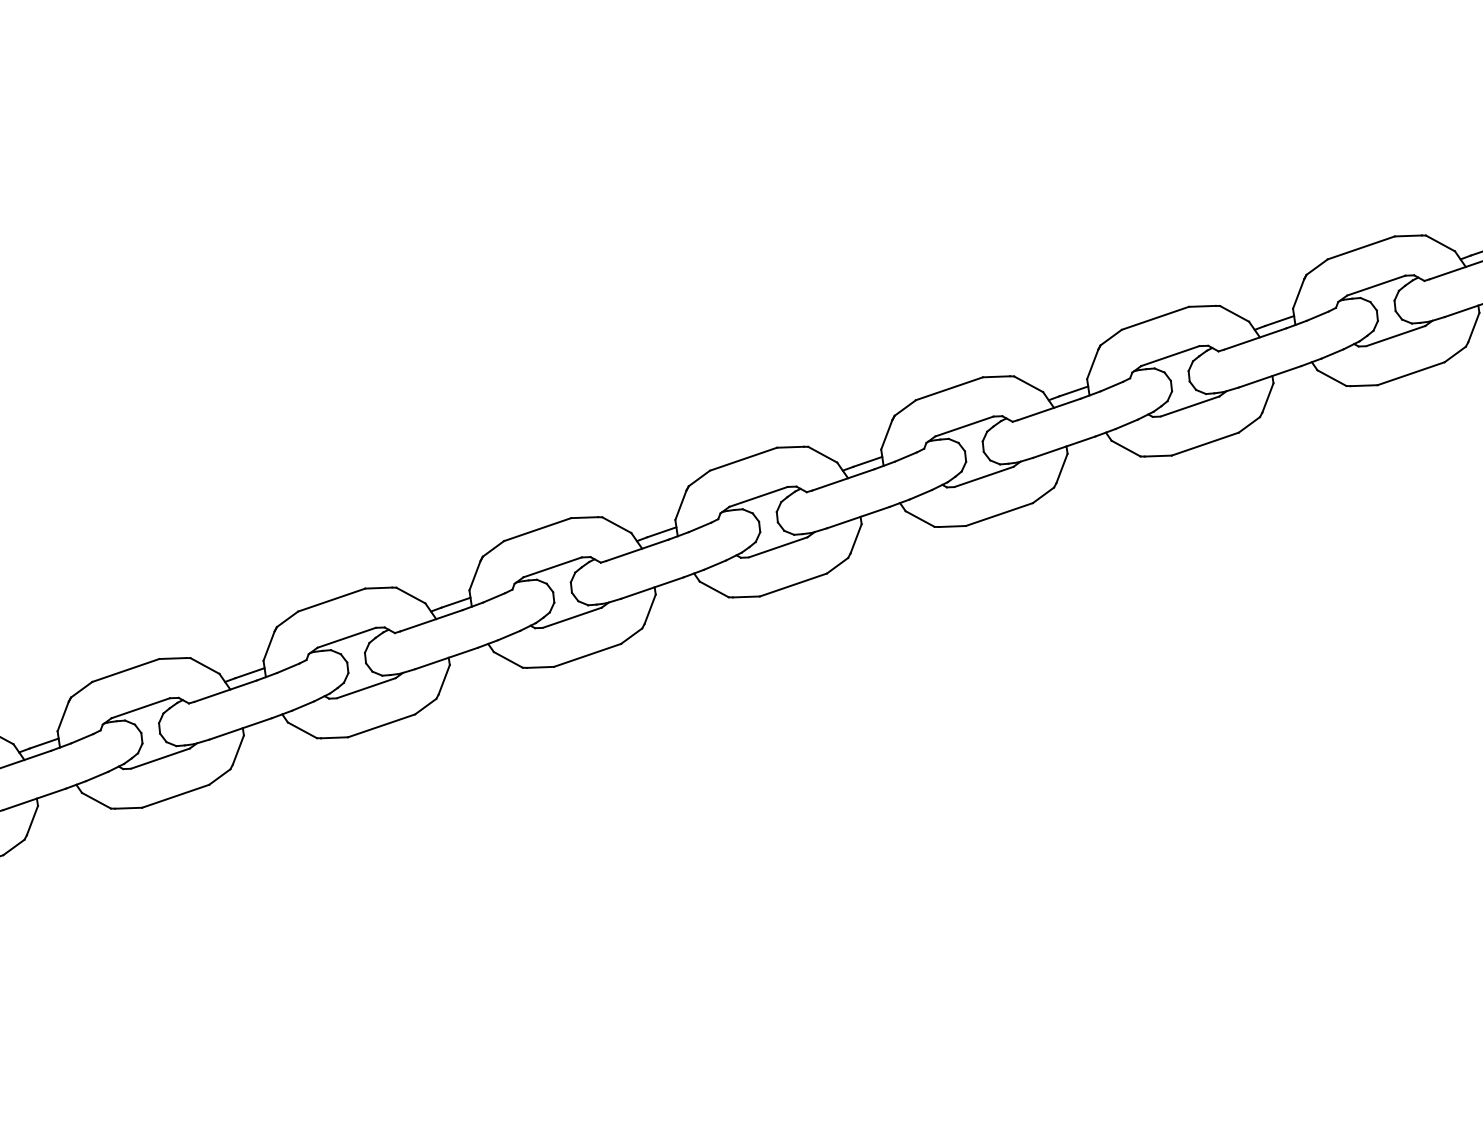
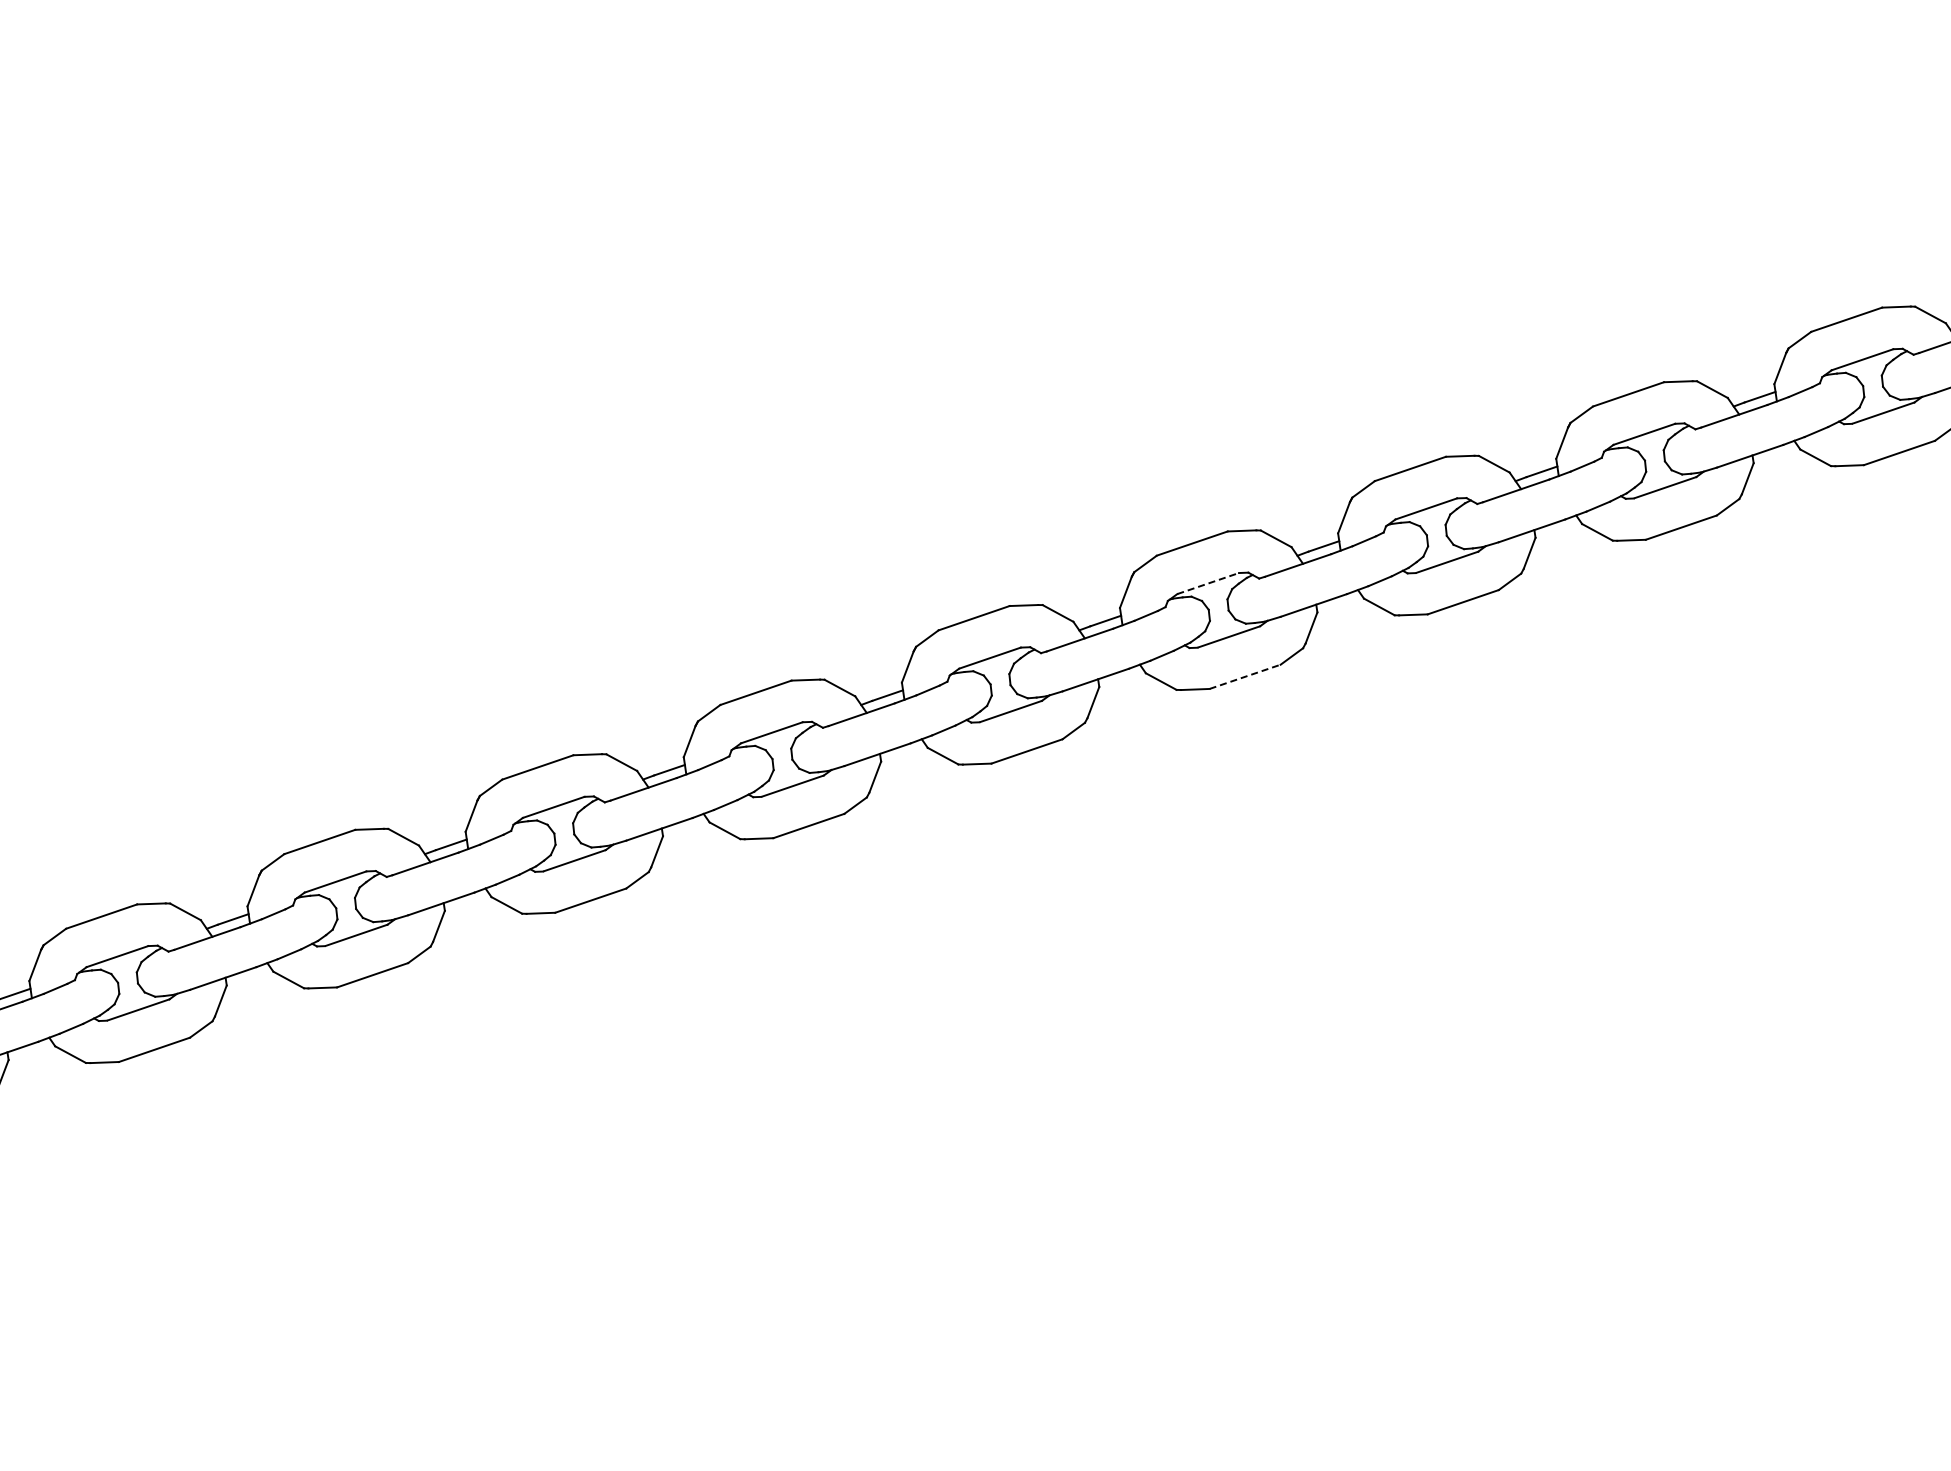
line: (964, 426) -> (1208, 583), solid -> dashed
line: (999, 514) -> (1245, 676), solid -> dashed

